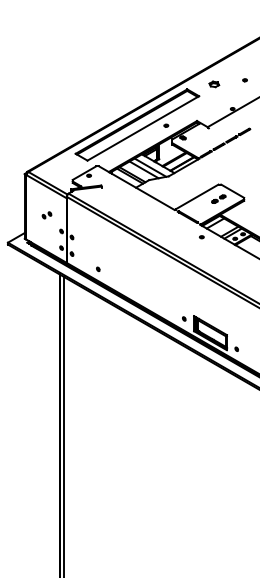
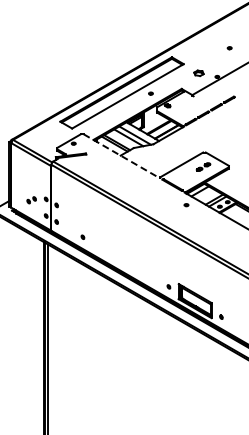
part: (214, 84) -> (199, 73), moved
line: (136, 188) -> (121, 156), solid -> dashed
part: (46, 215) -> (31, 200), moved

